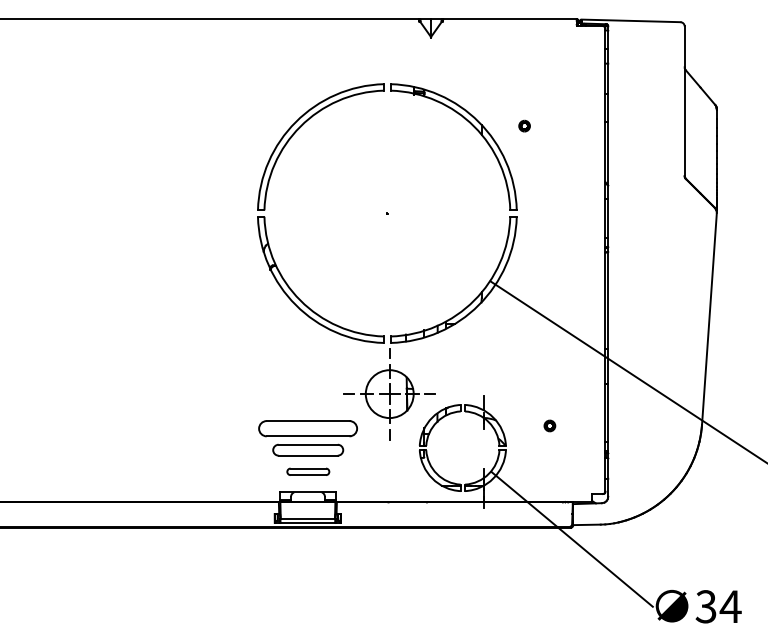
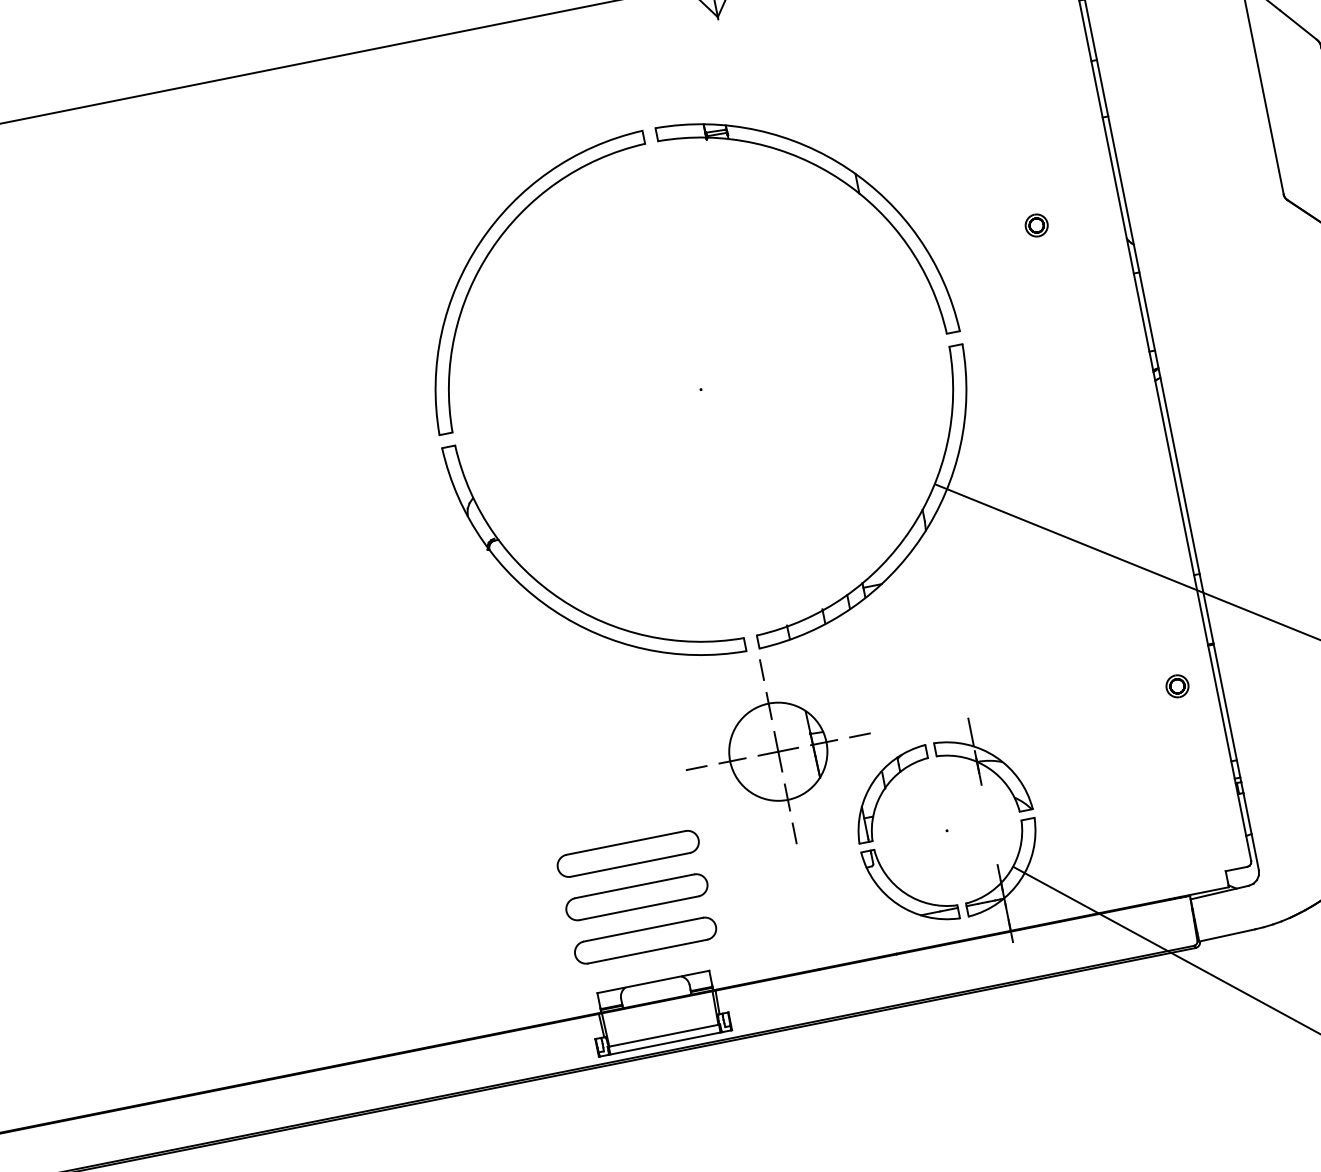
part: (524, 125) -> (1036, 224), moved
part: (549, 425) -> (1176, 685), moved
part: (308, 428) -> (628, 853), size x0.71
part: (308, 471) -> (646, 939), size x1.67

